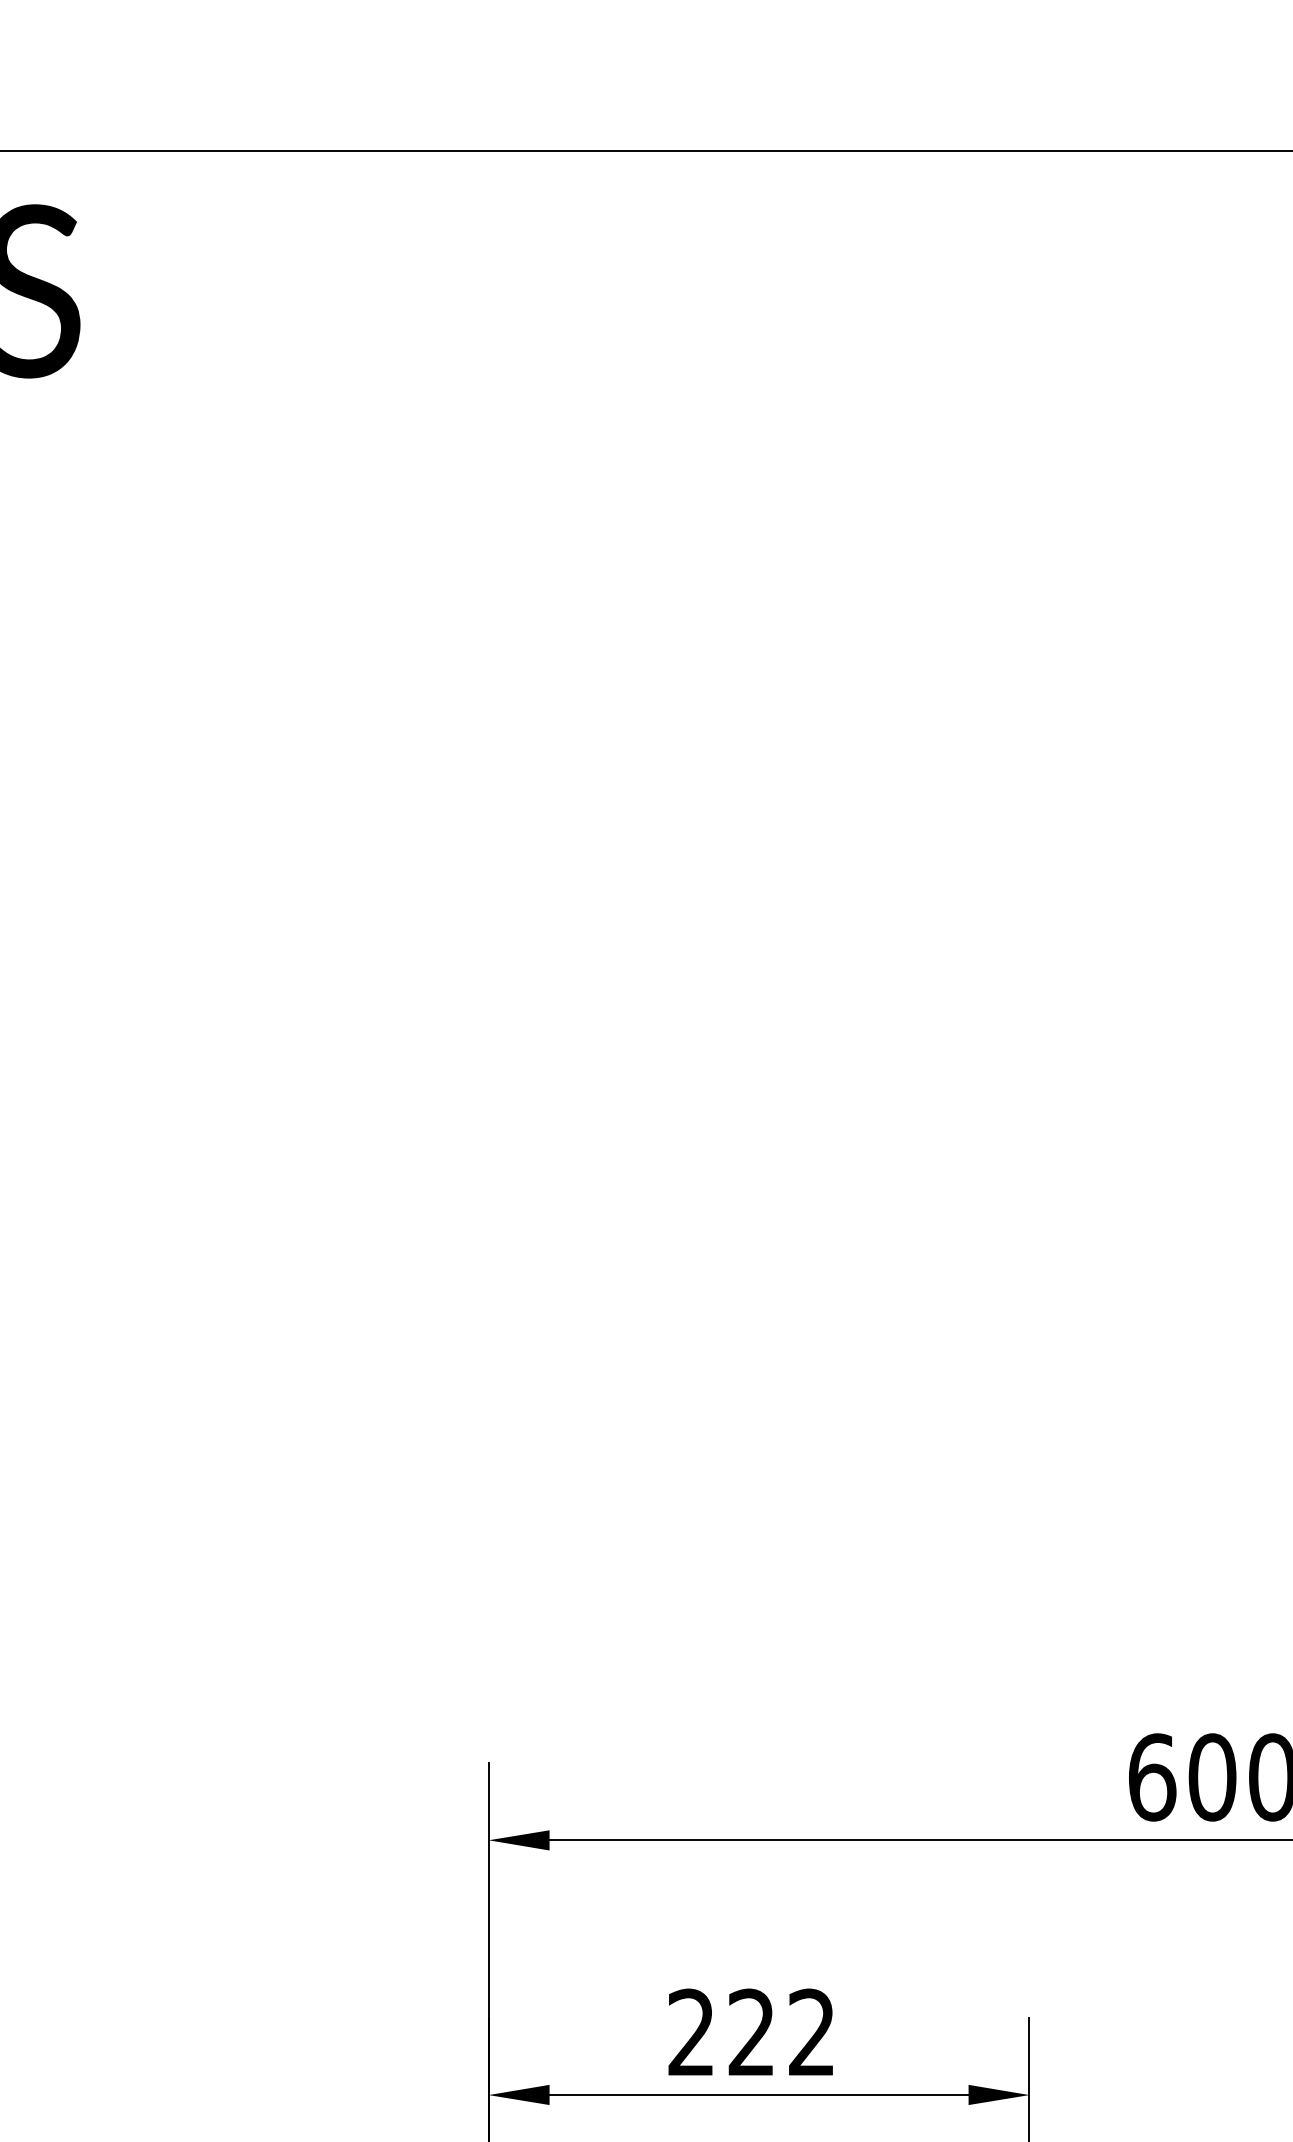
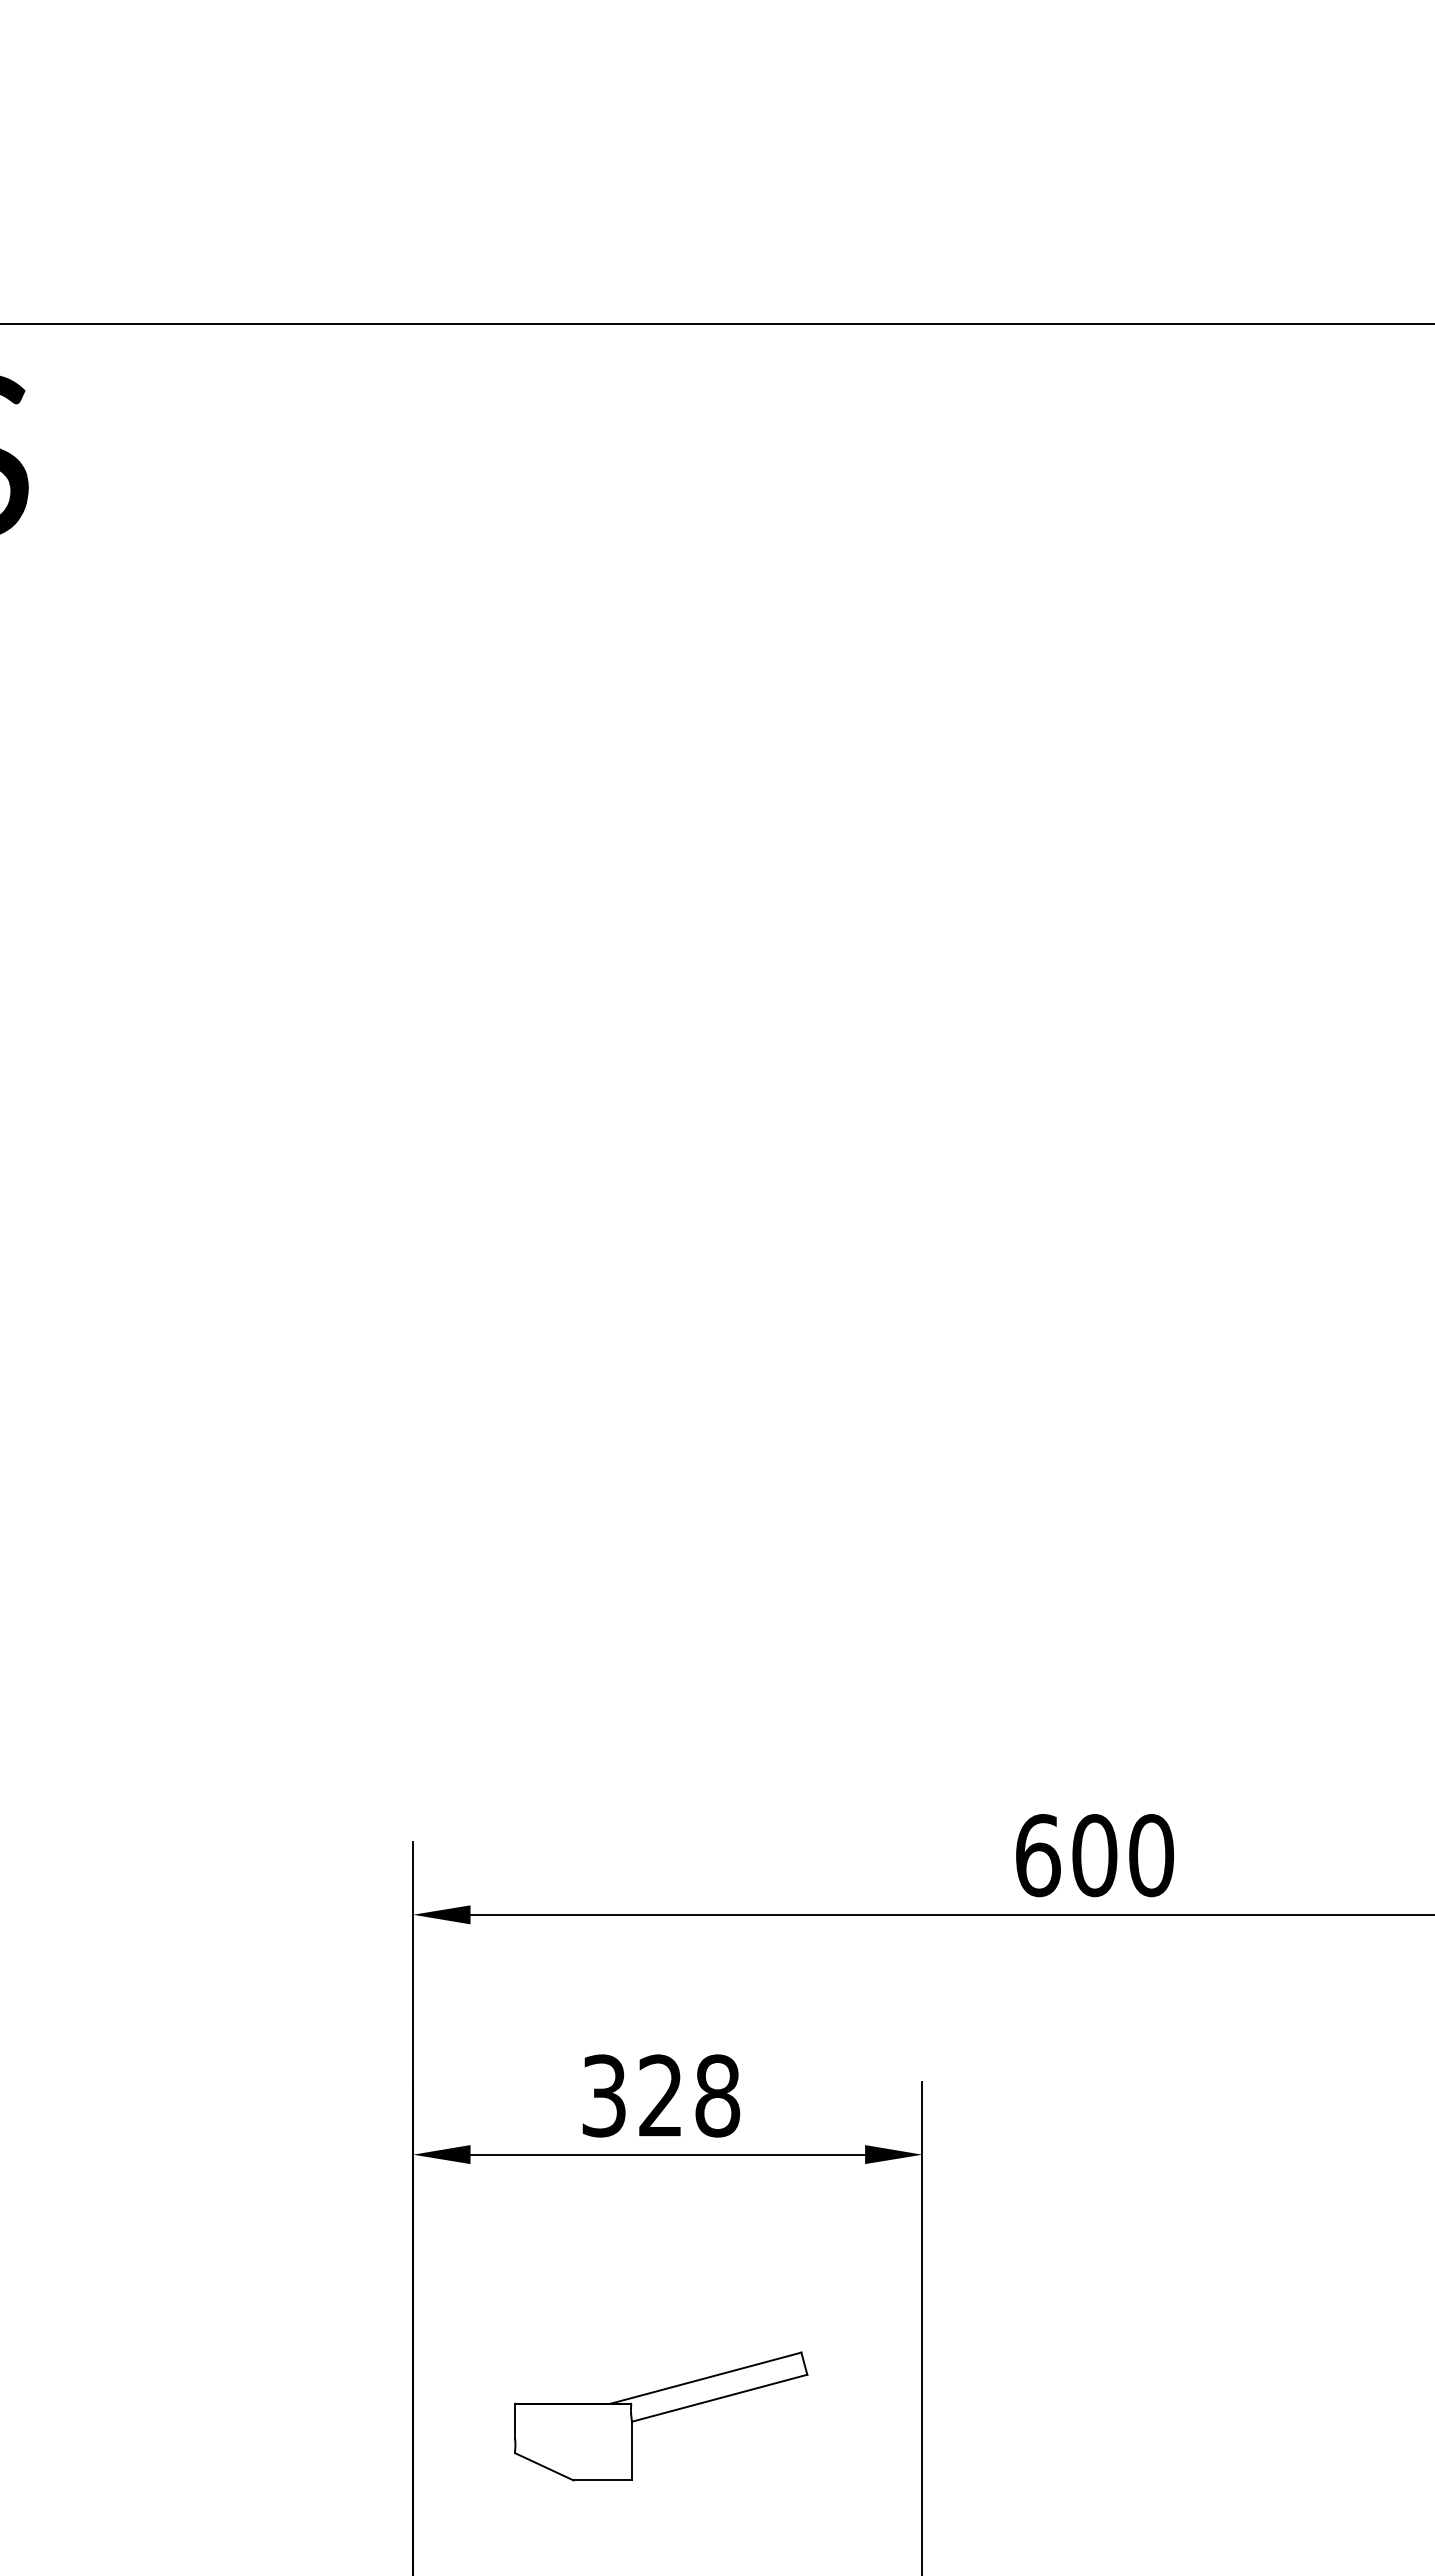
text: (752, 2032) -> (661, 2095), 222 -> 328

